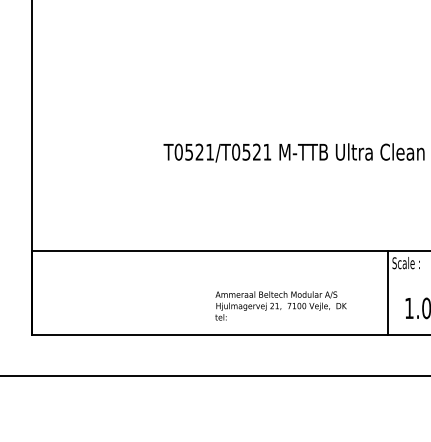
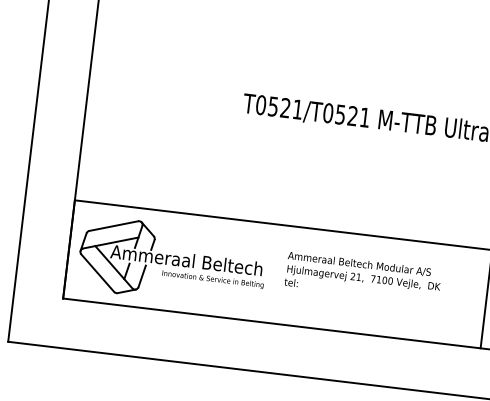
part: (119, 293) -> (171, 262), added
text: (280, 305) -> (362, 277), moved

